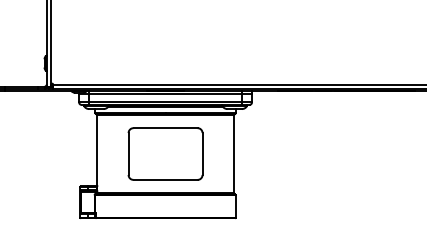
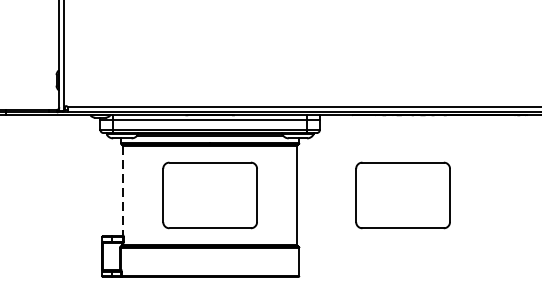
line: (96, 150) -> (122, 190), solid -> dashed
part: (317, 153) -> (403, 194), added

